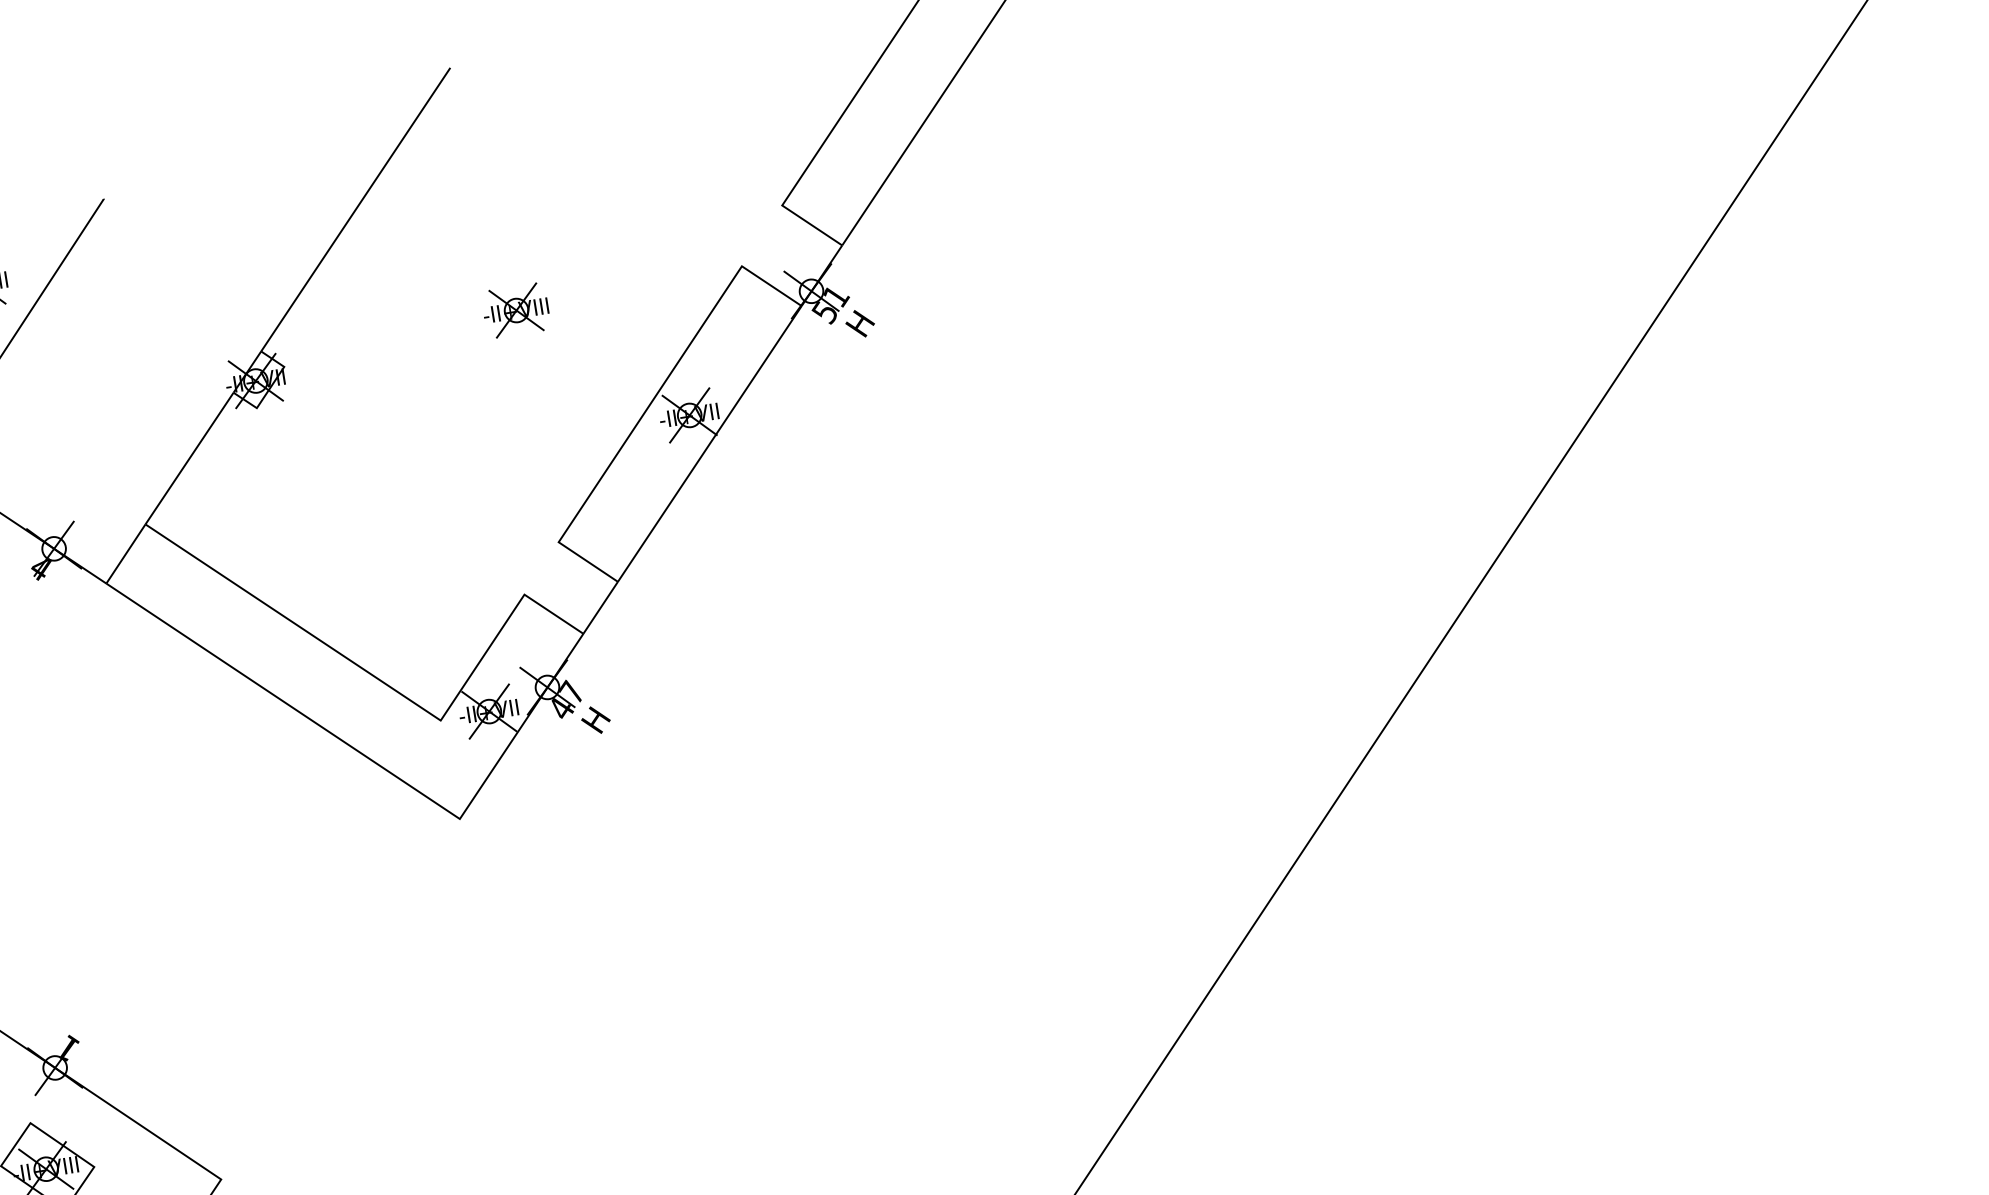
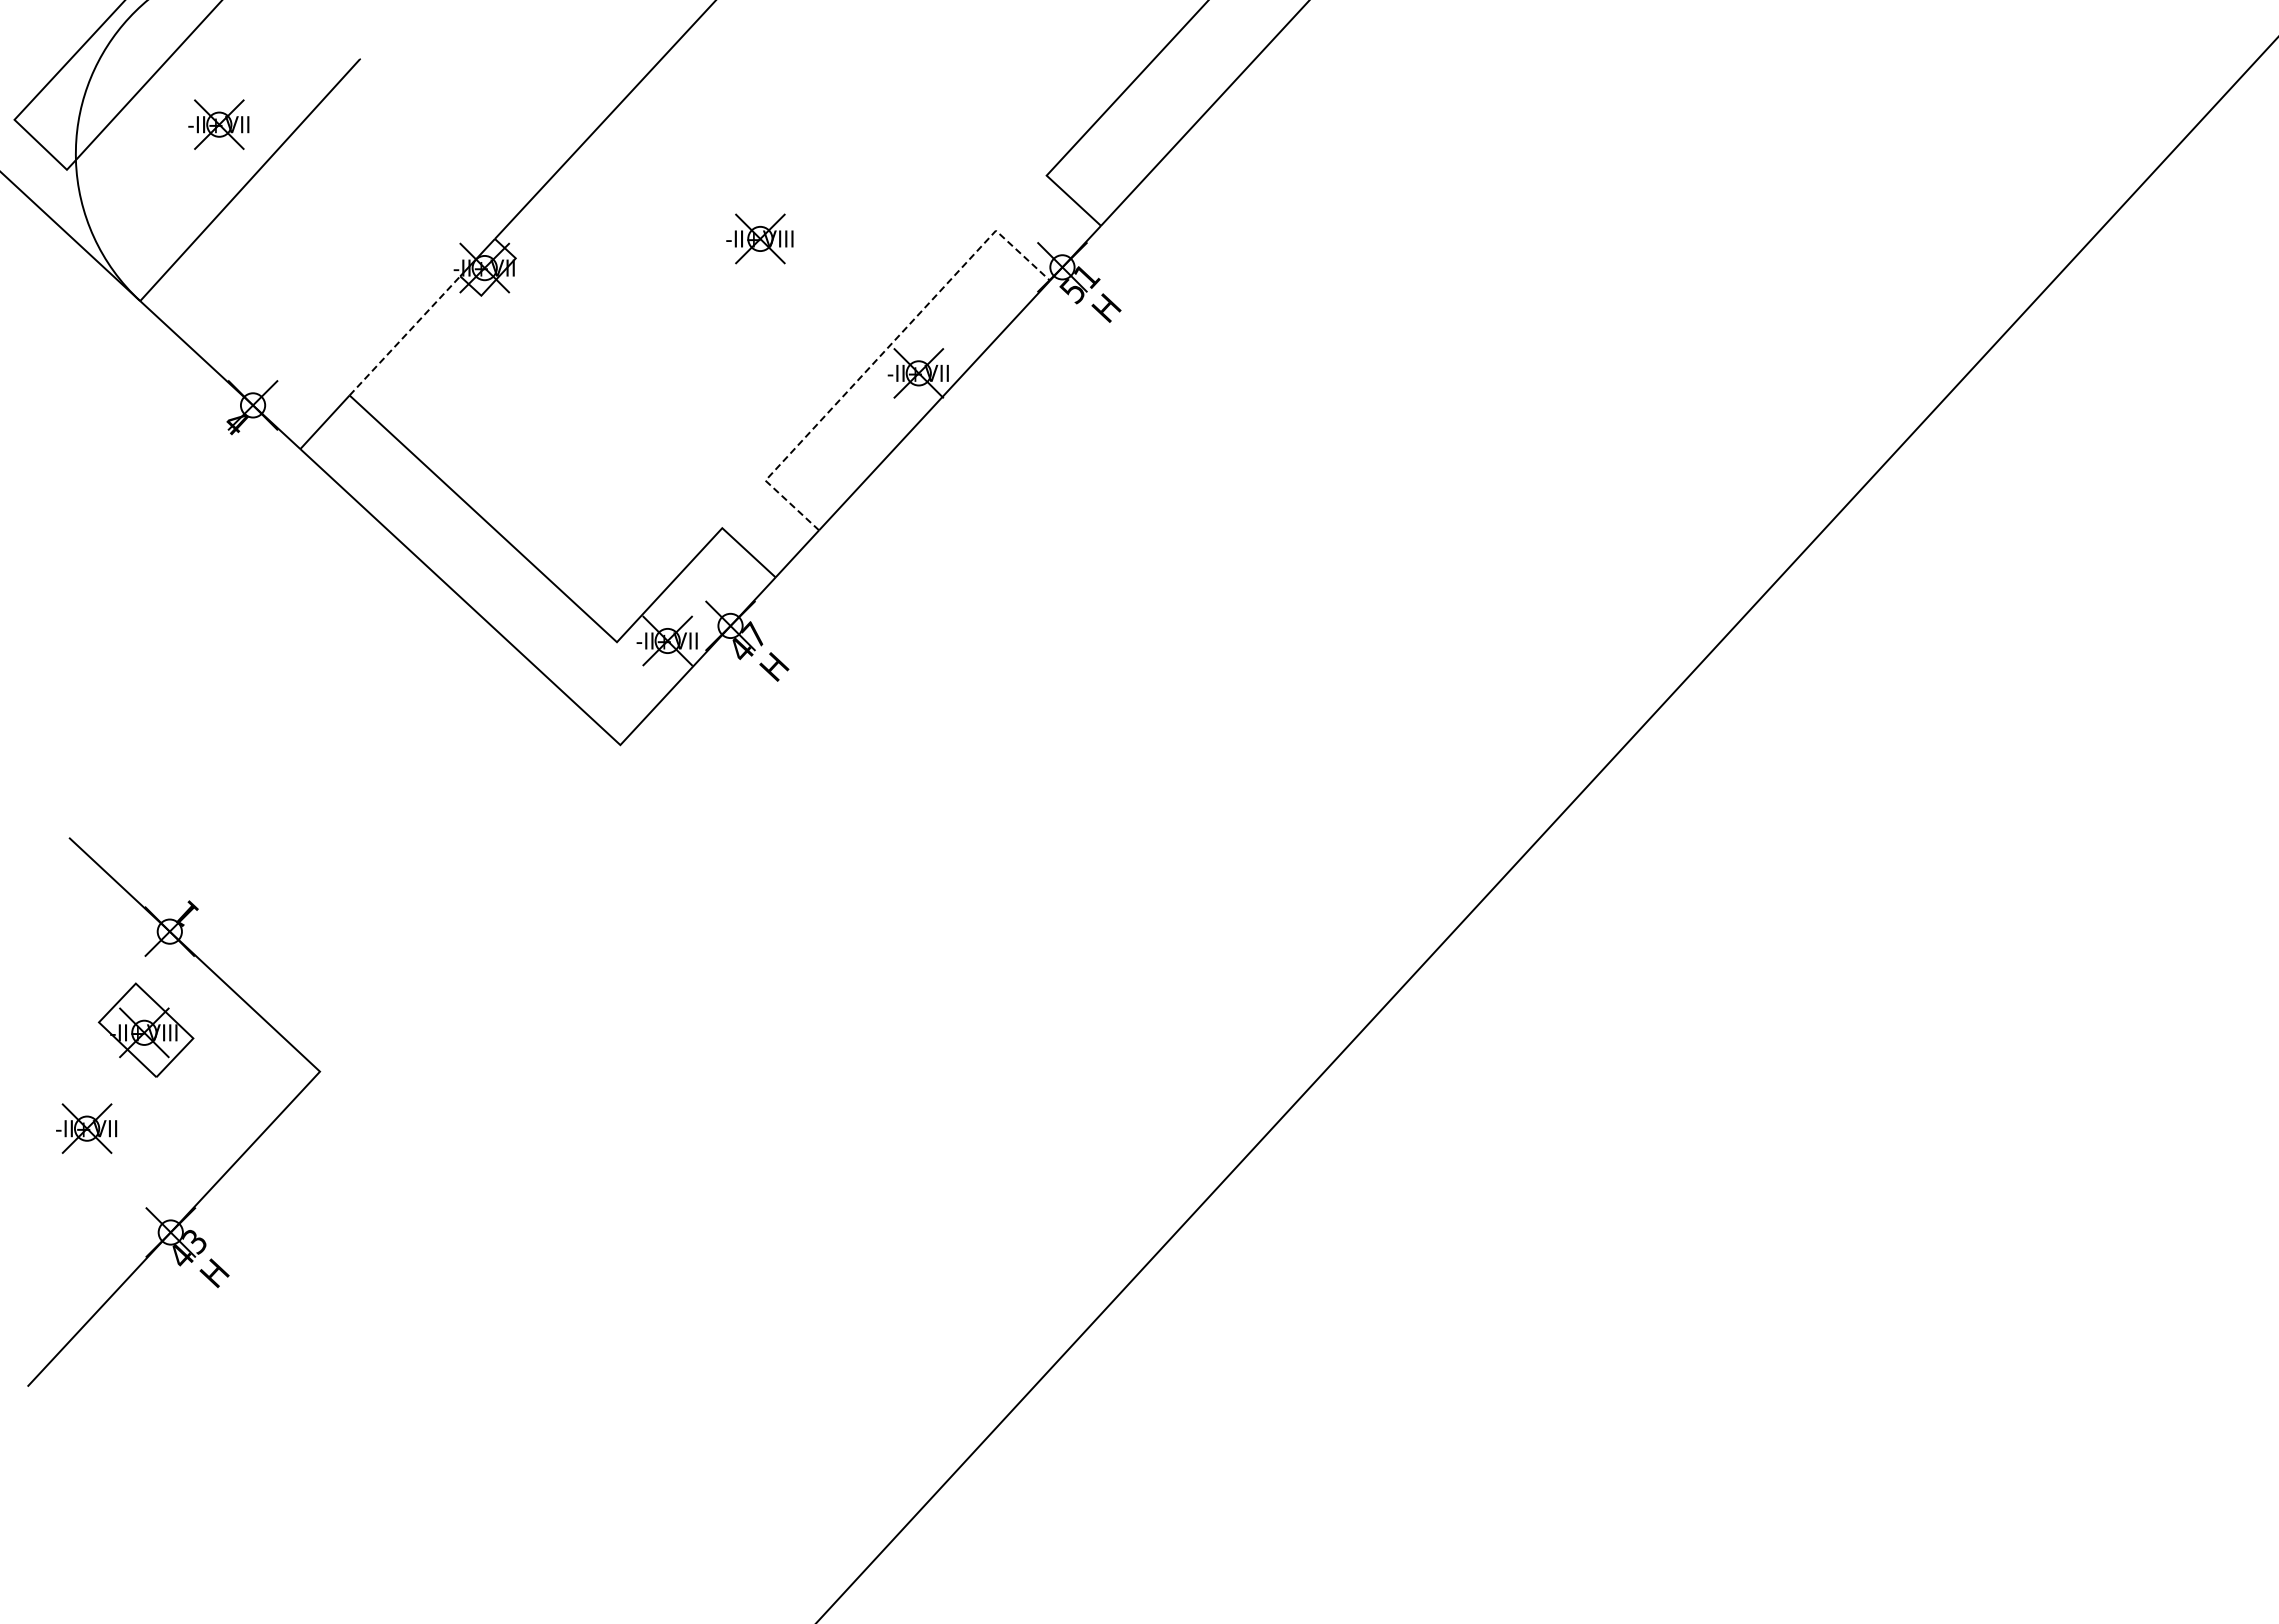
line: (650, 404) -> (880, 355), solid -> dashed
line: (190, 458) -> (405, 335), solid -> dashed

